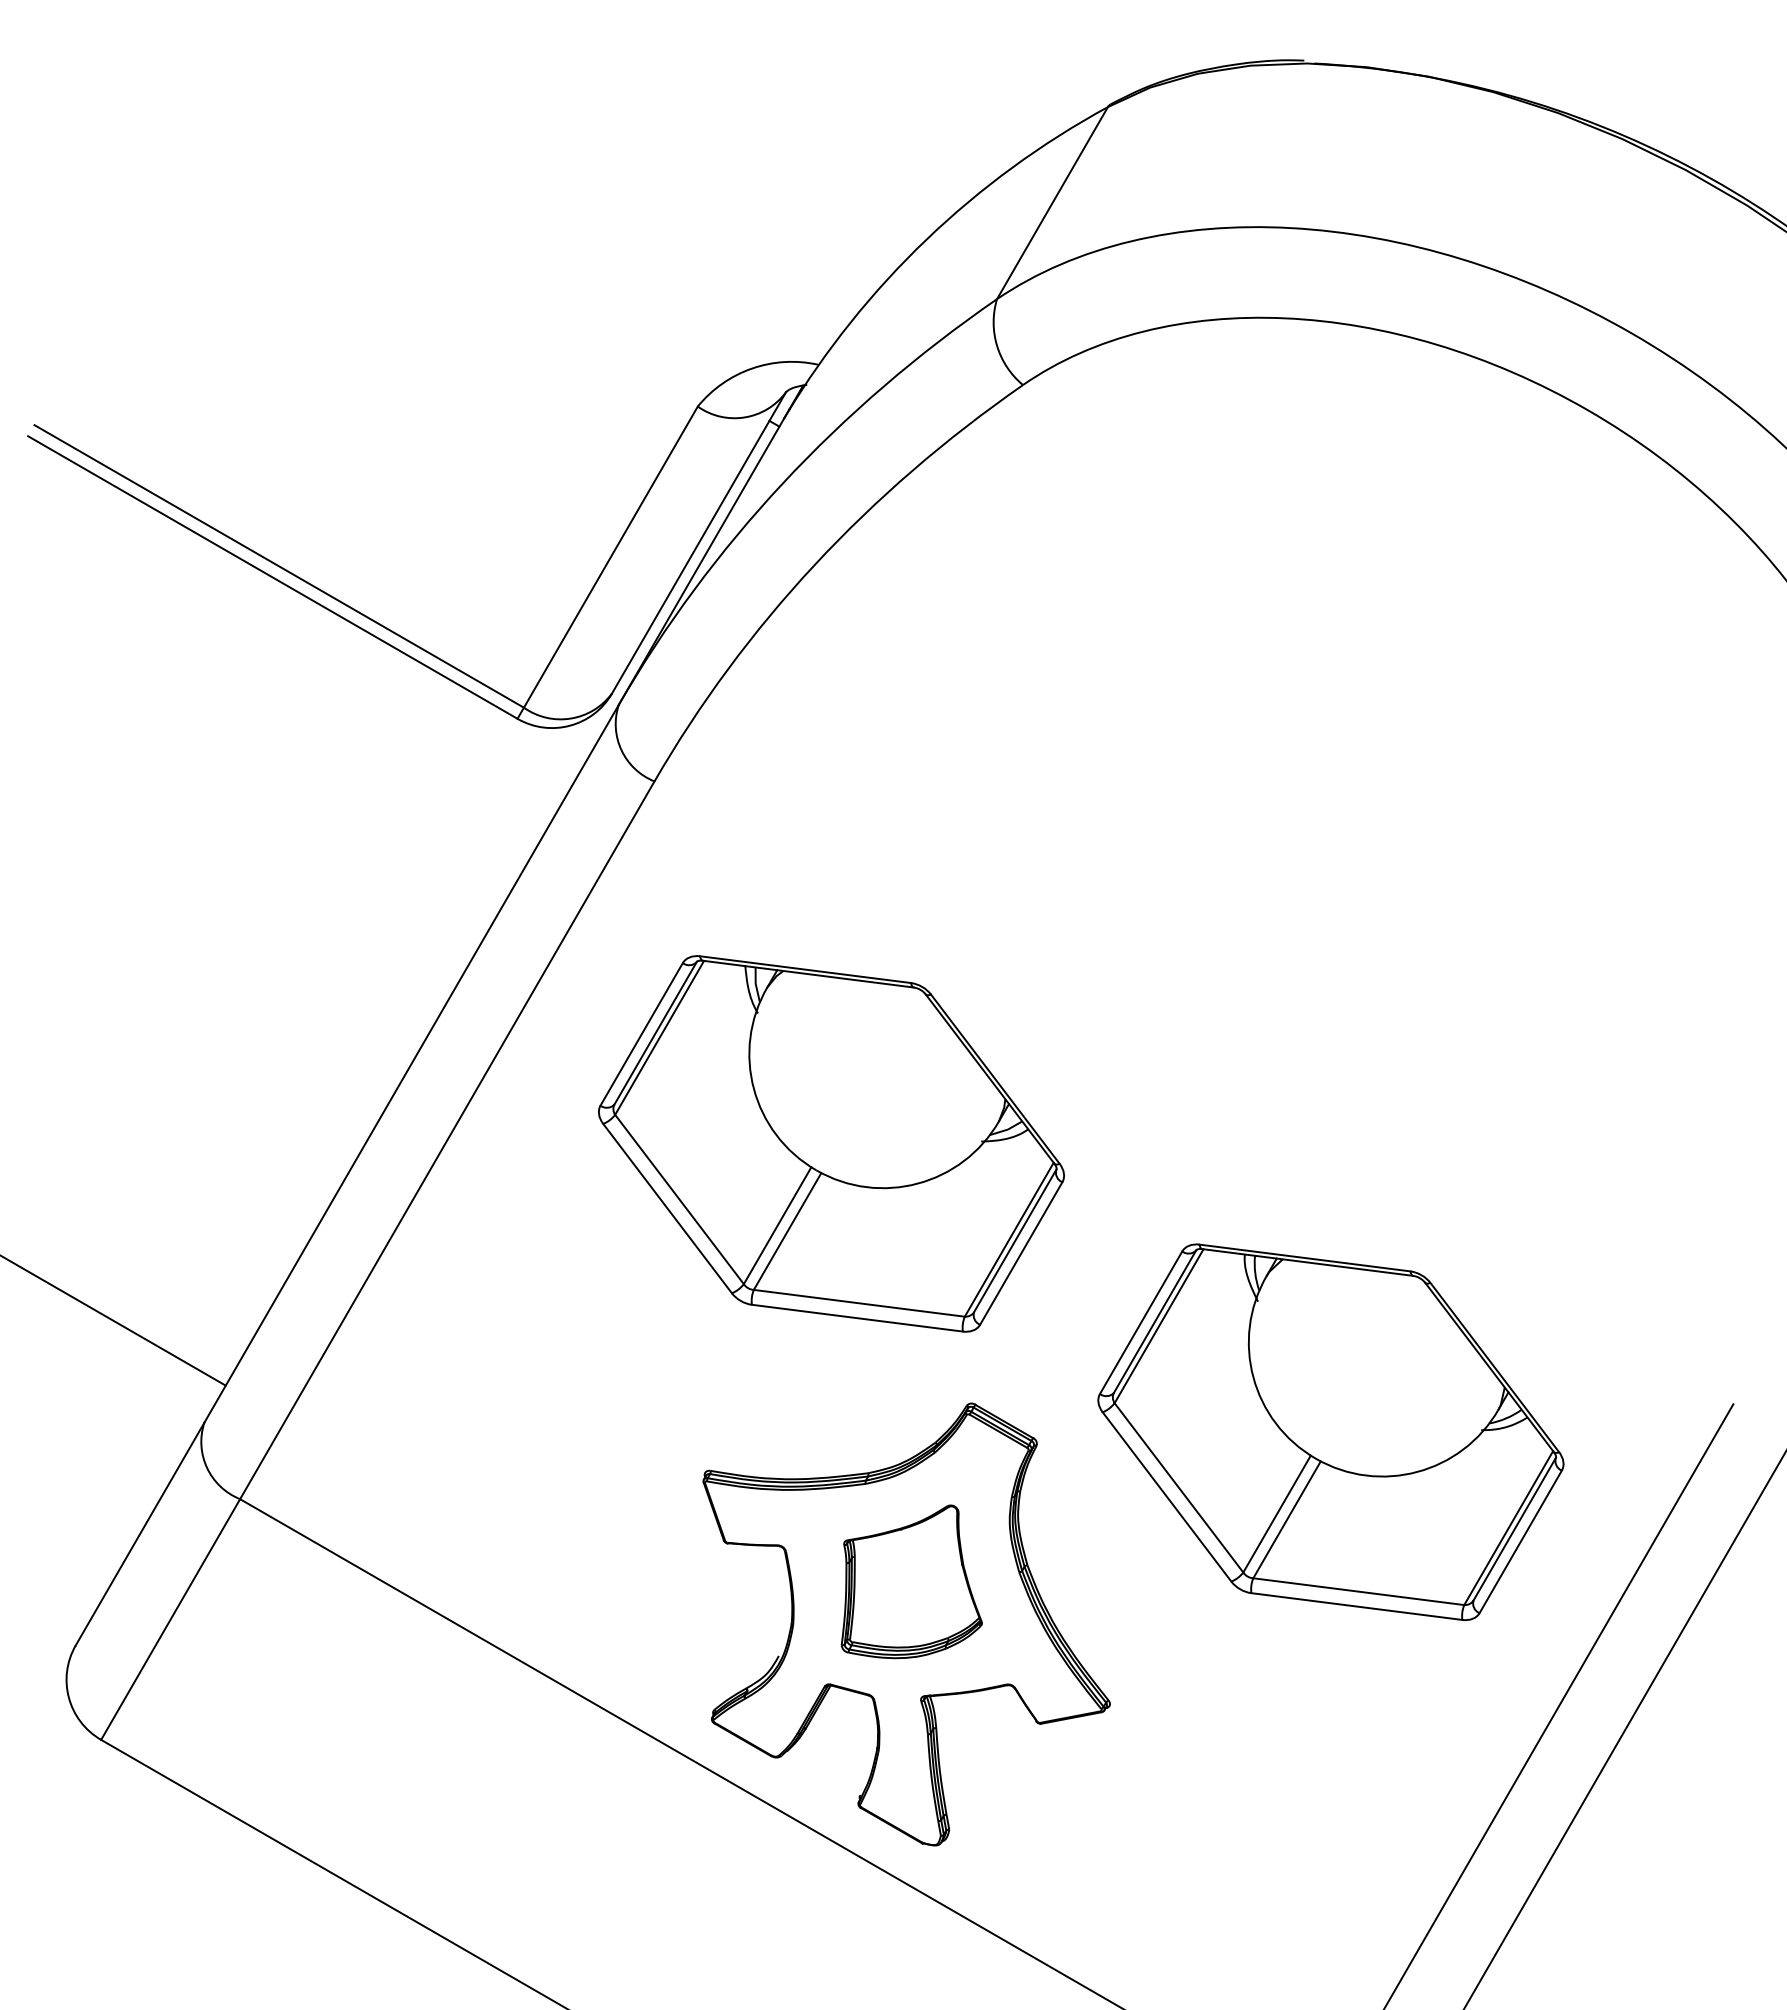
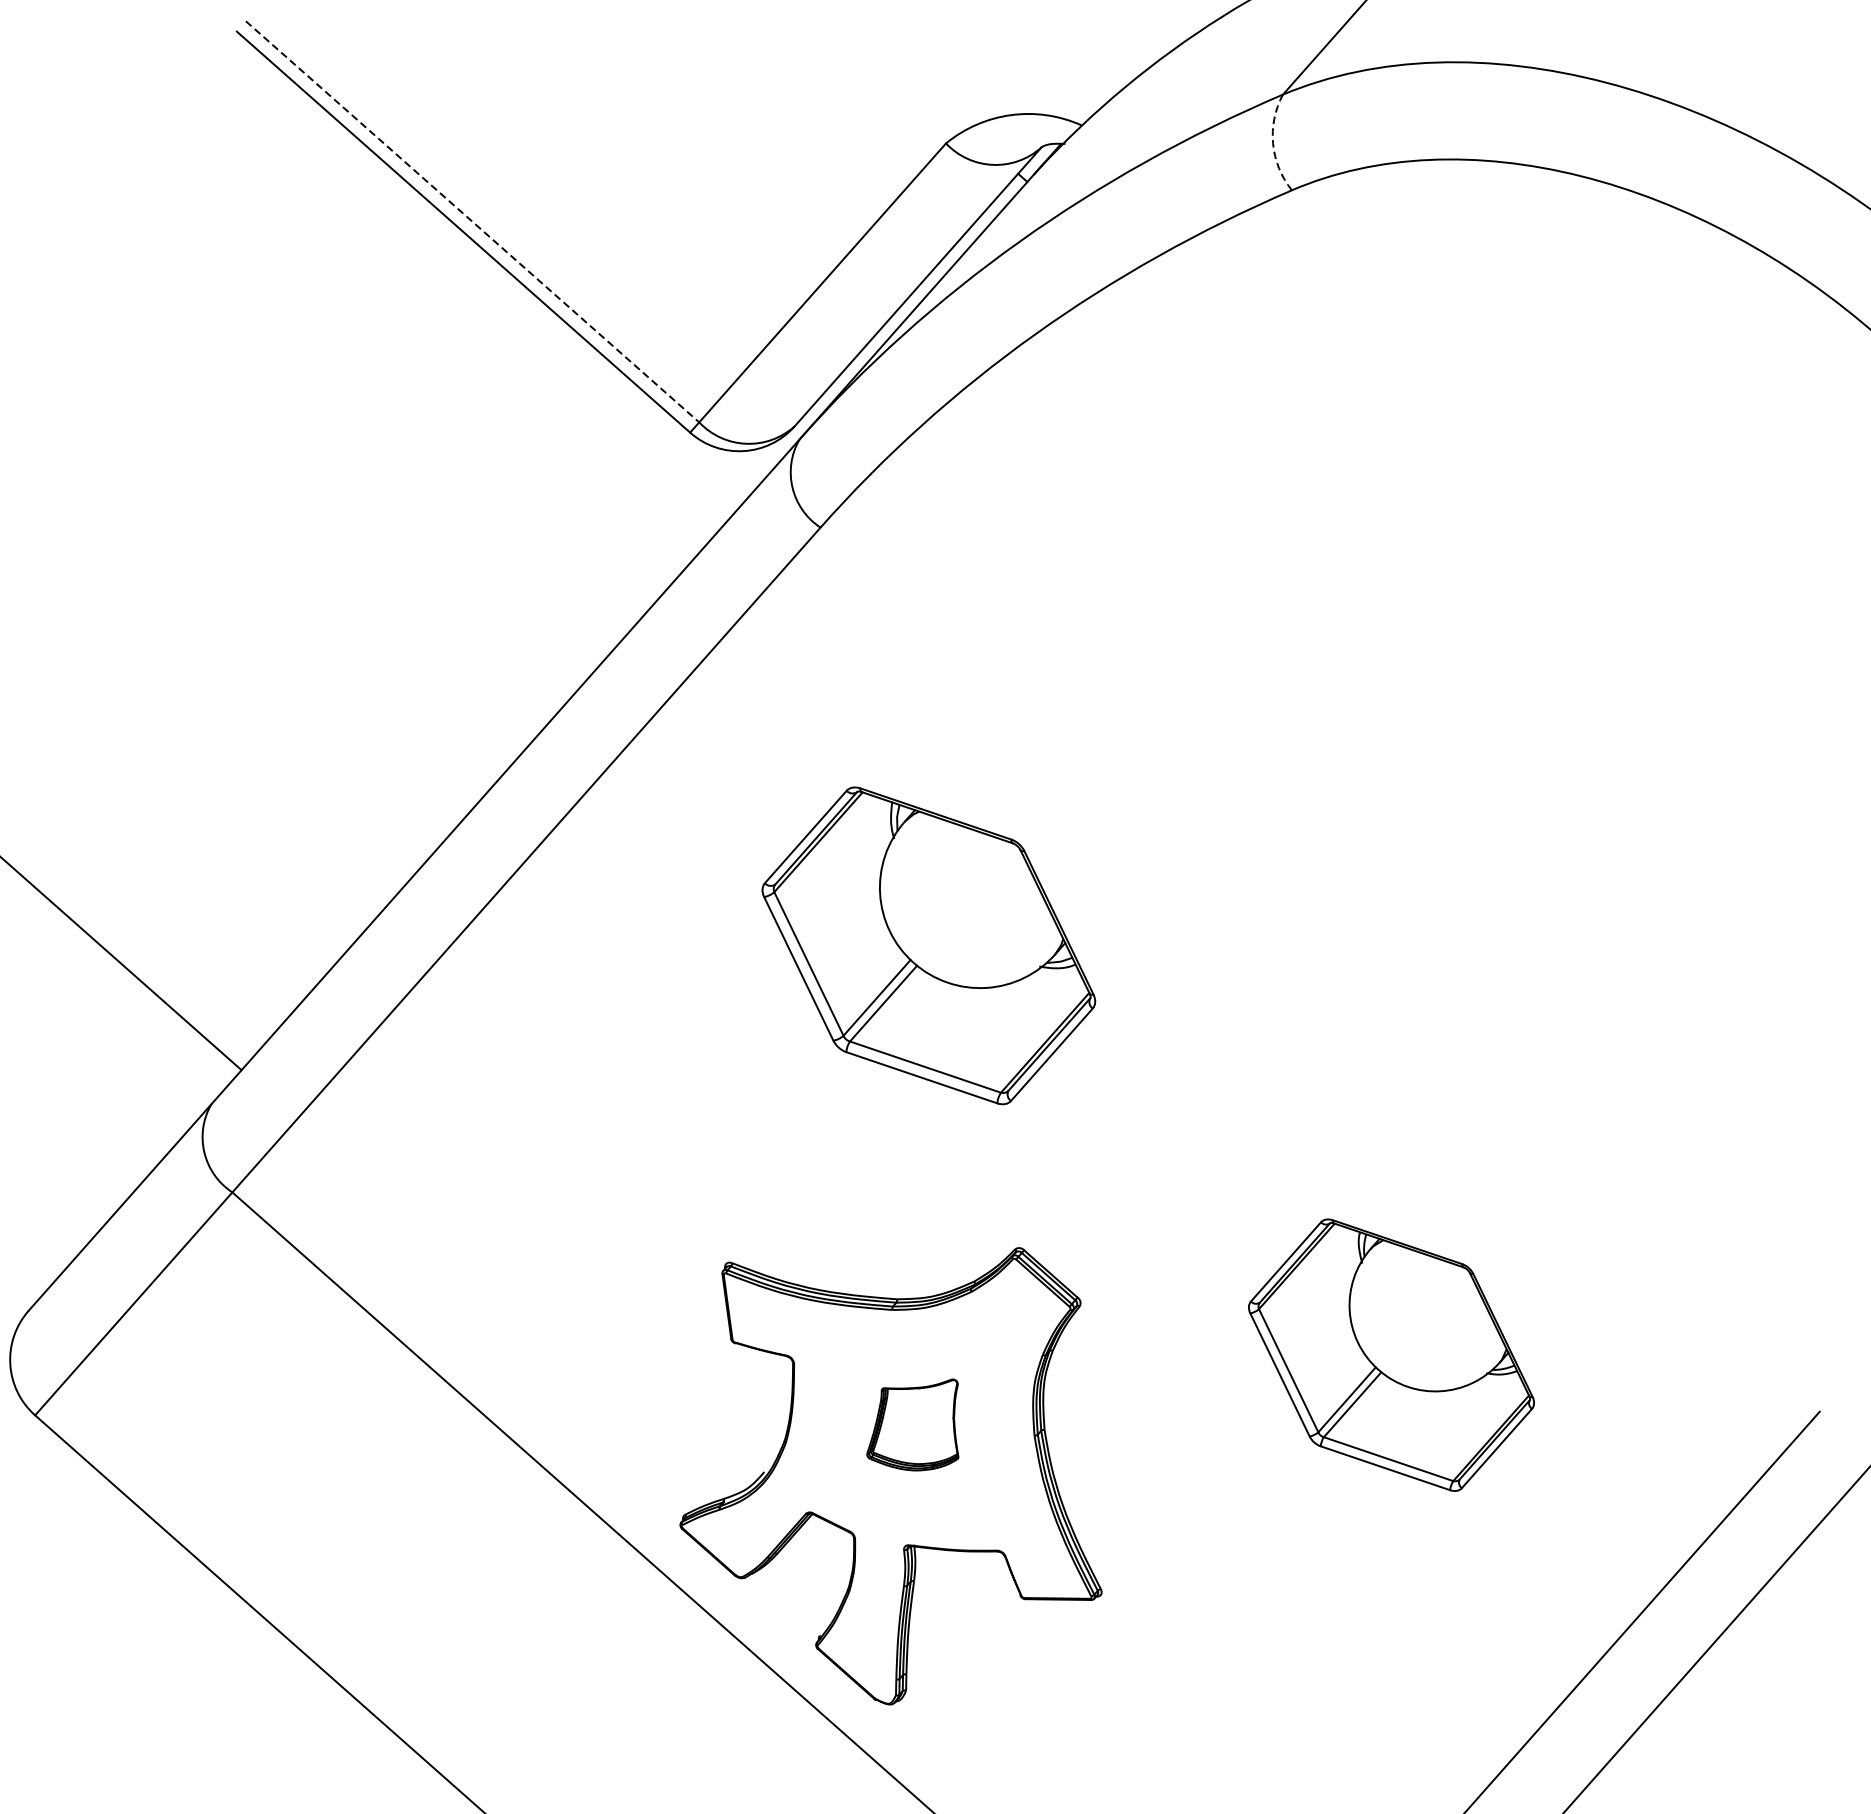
arc: (997, 346) -> (1273, 144), solid -> dashed
line: (279, 566) -> (472, 221), solid -> dashed
part: (831, 1143) -> (928, 945), size x0.7
part: (1330, 1432) -> (1390, 1355), size x0.6
part: (911, 1581) -> (919, 1422), size x0.6

